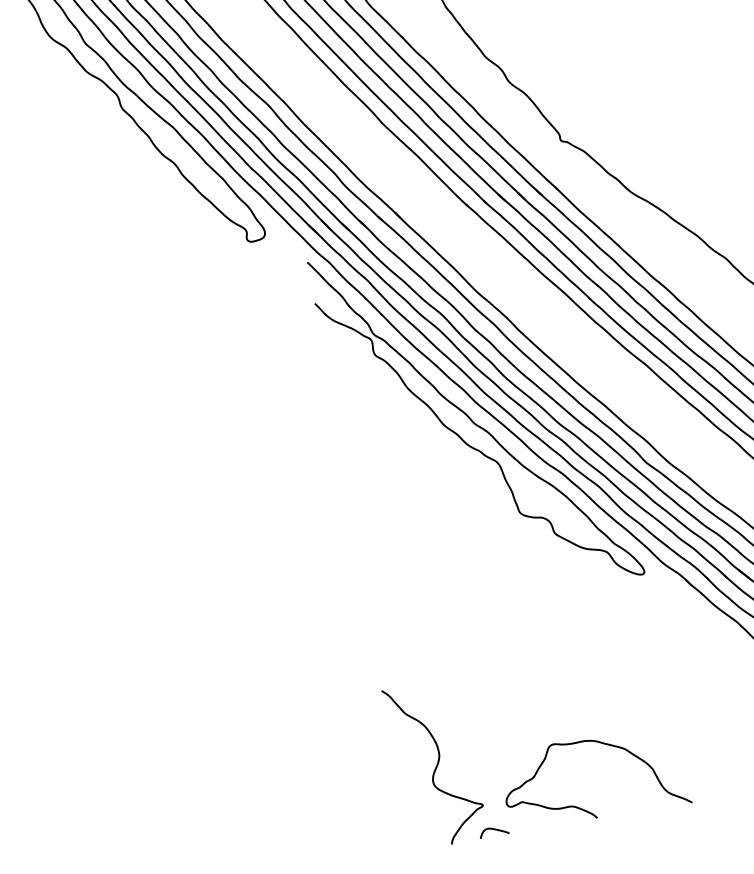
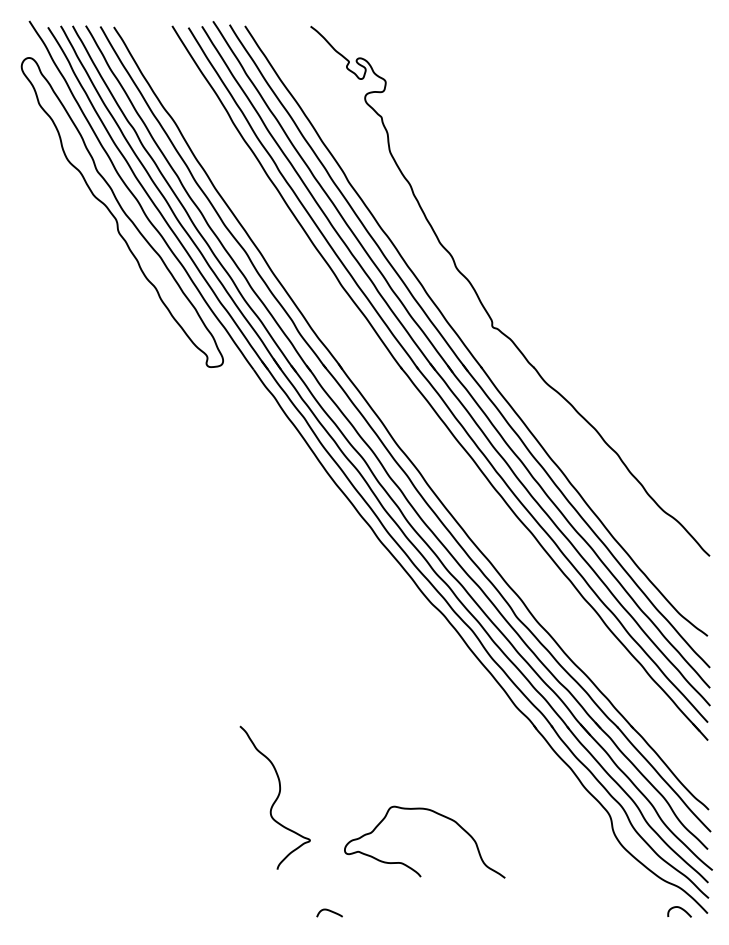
curve: (473, 421) -> (374, 555), removed
curve: (436, 763) -> (276, 797), moved
curve: (581, 807) -> (408, 865), moved

